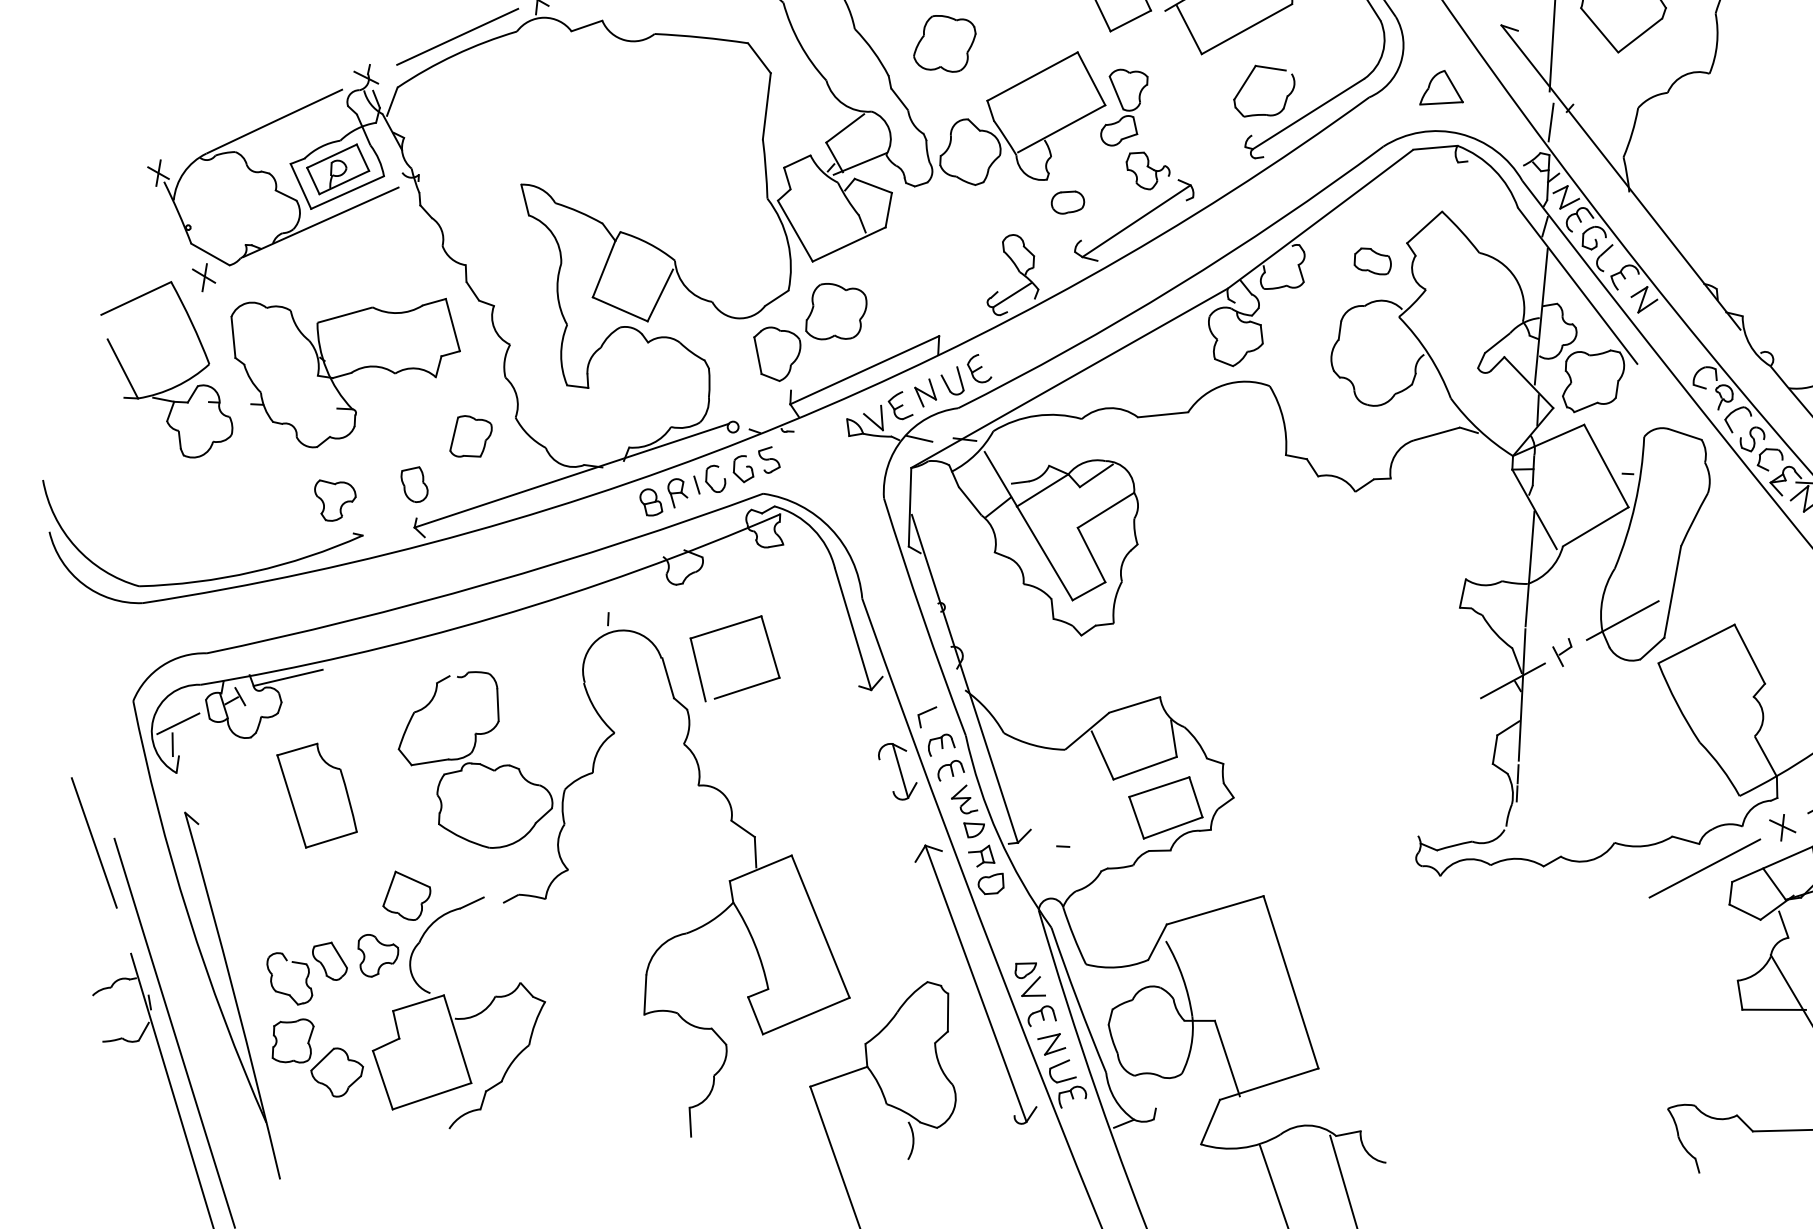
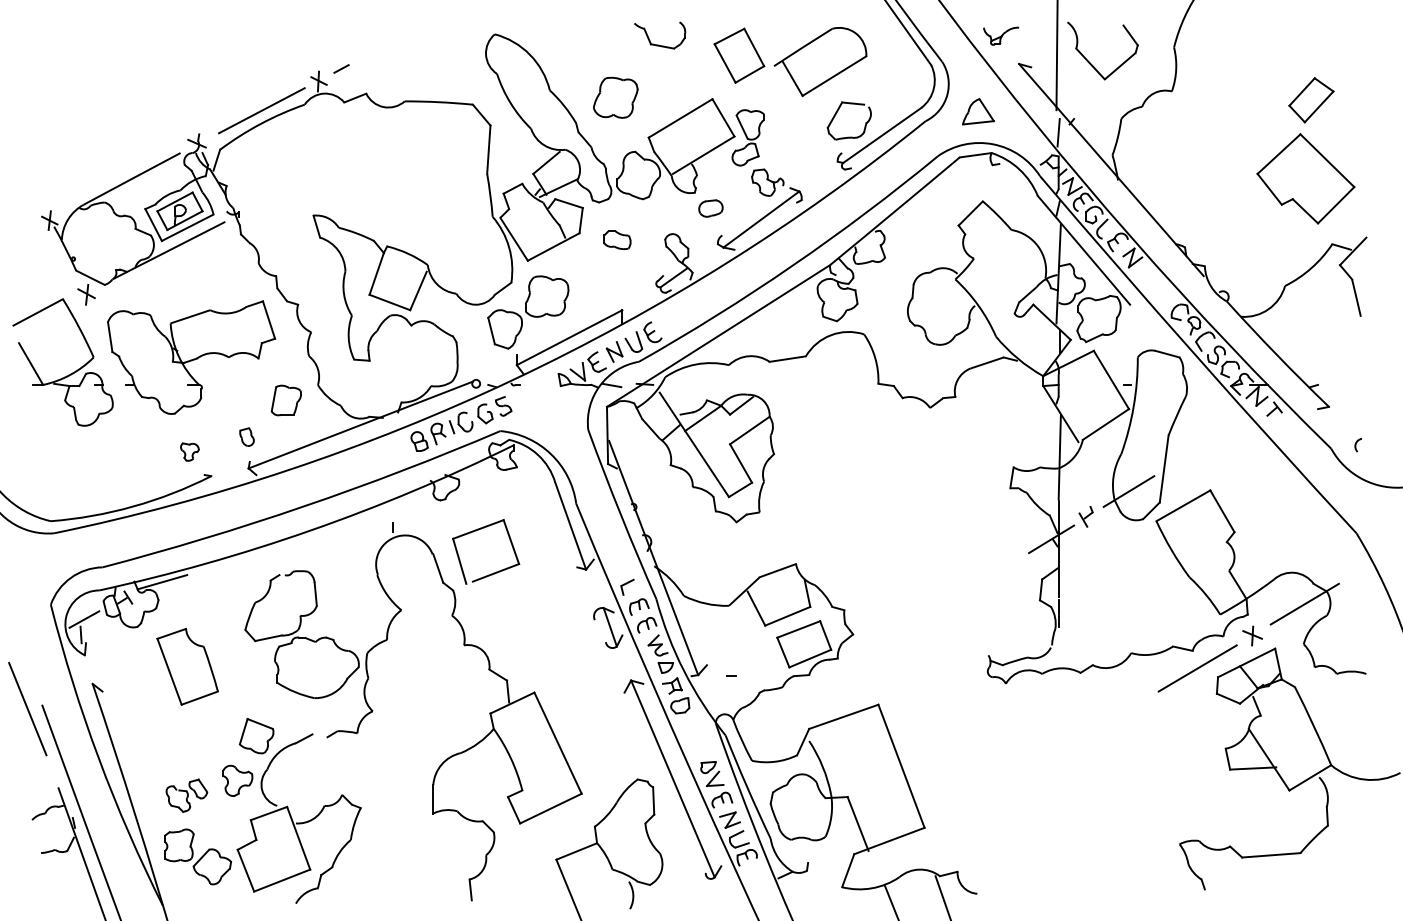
part: (1373, 260) -> (617, 239), moved
part: (413, 483) -> (246, 436), size x0.7
part: (334, 500) -> (189, 451), size x0.6
part: (306, 972) -> (186, 795), size x0.7

